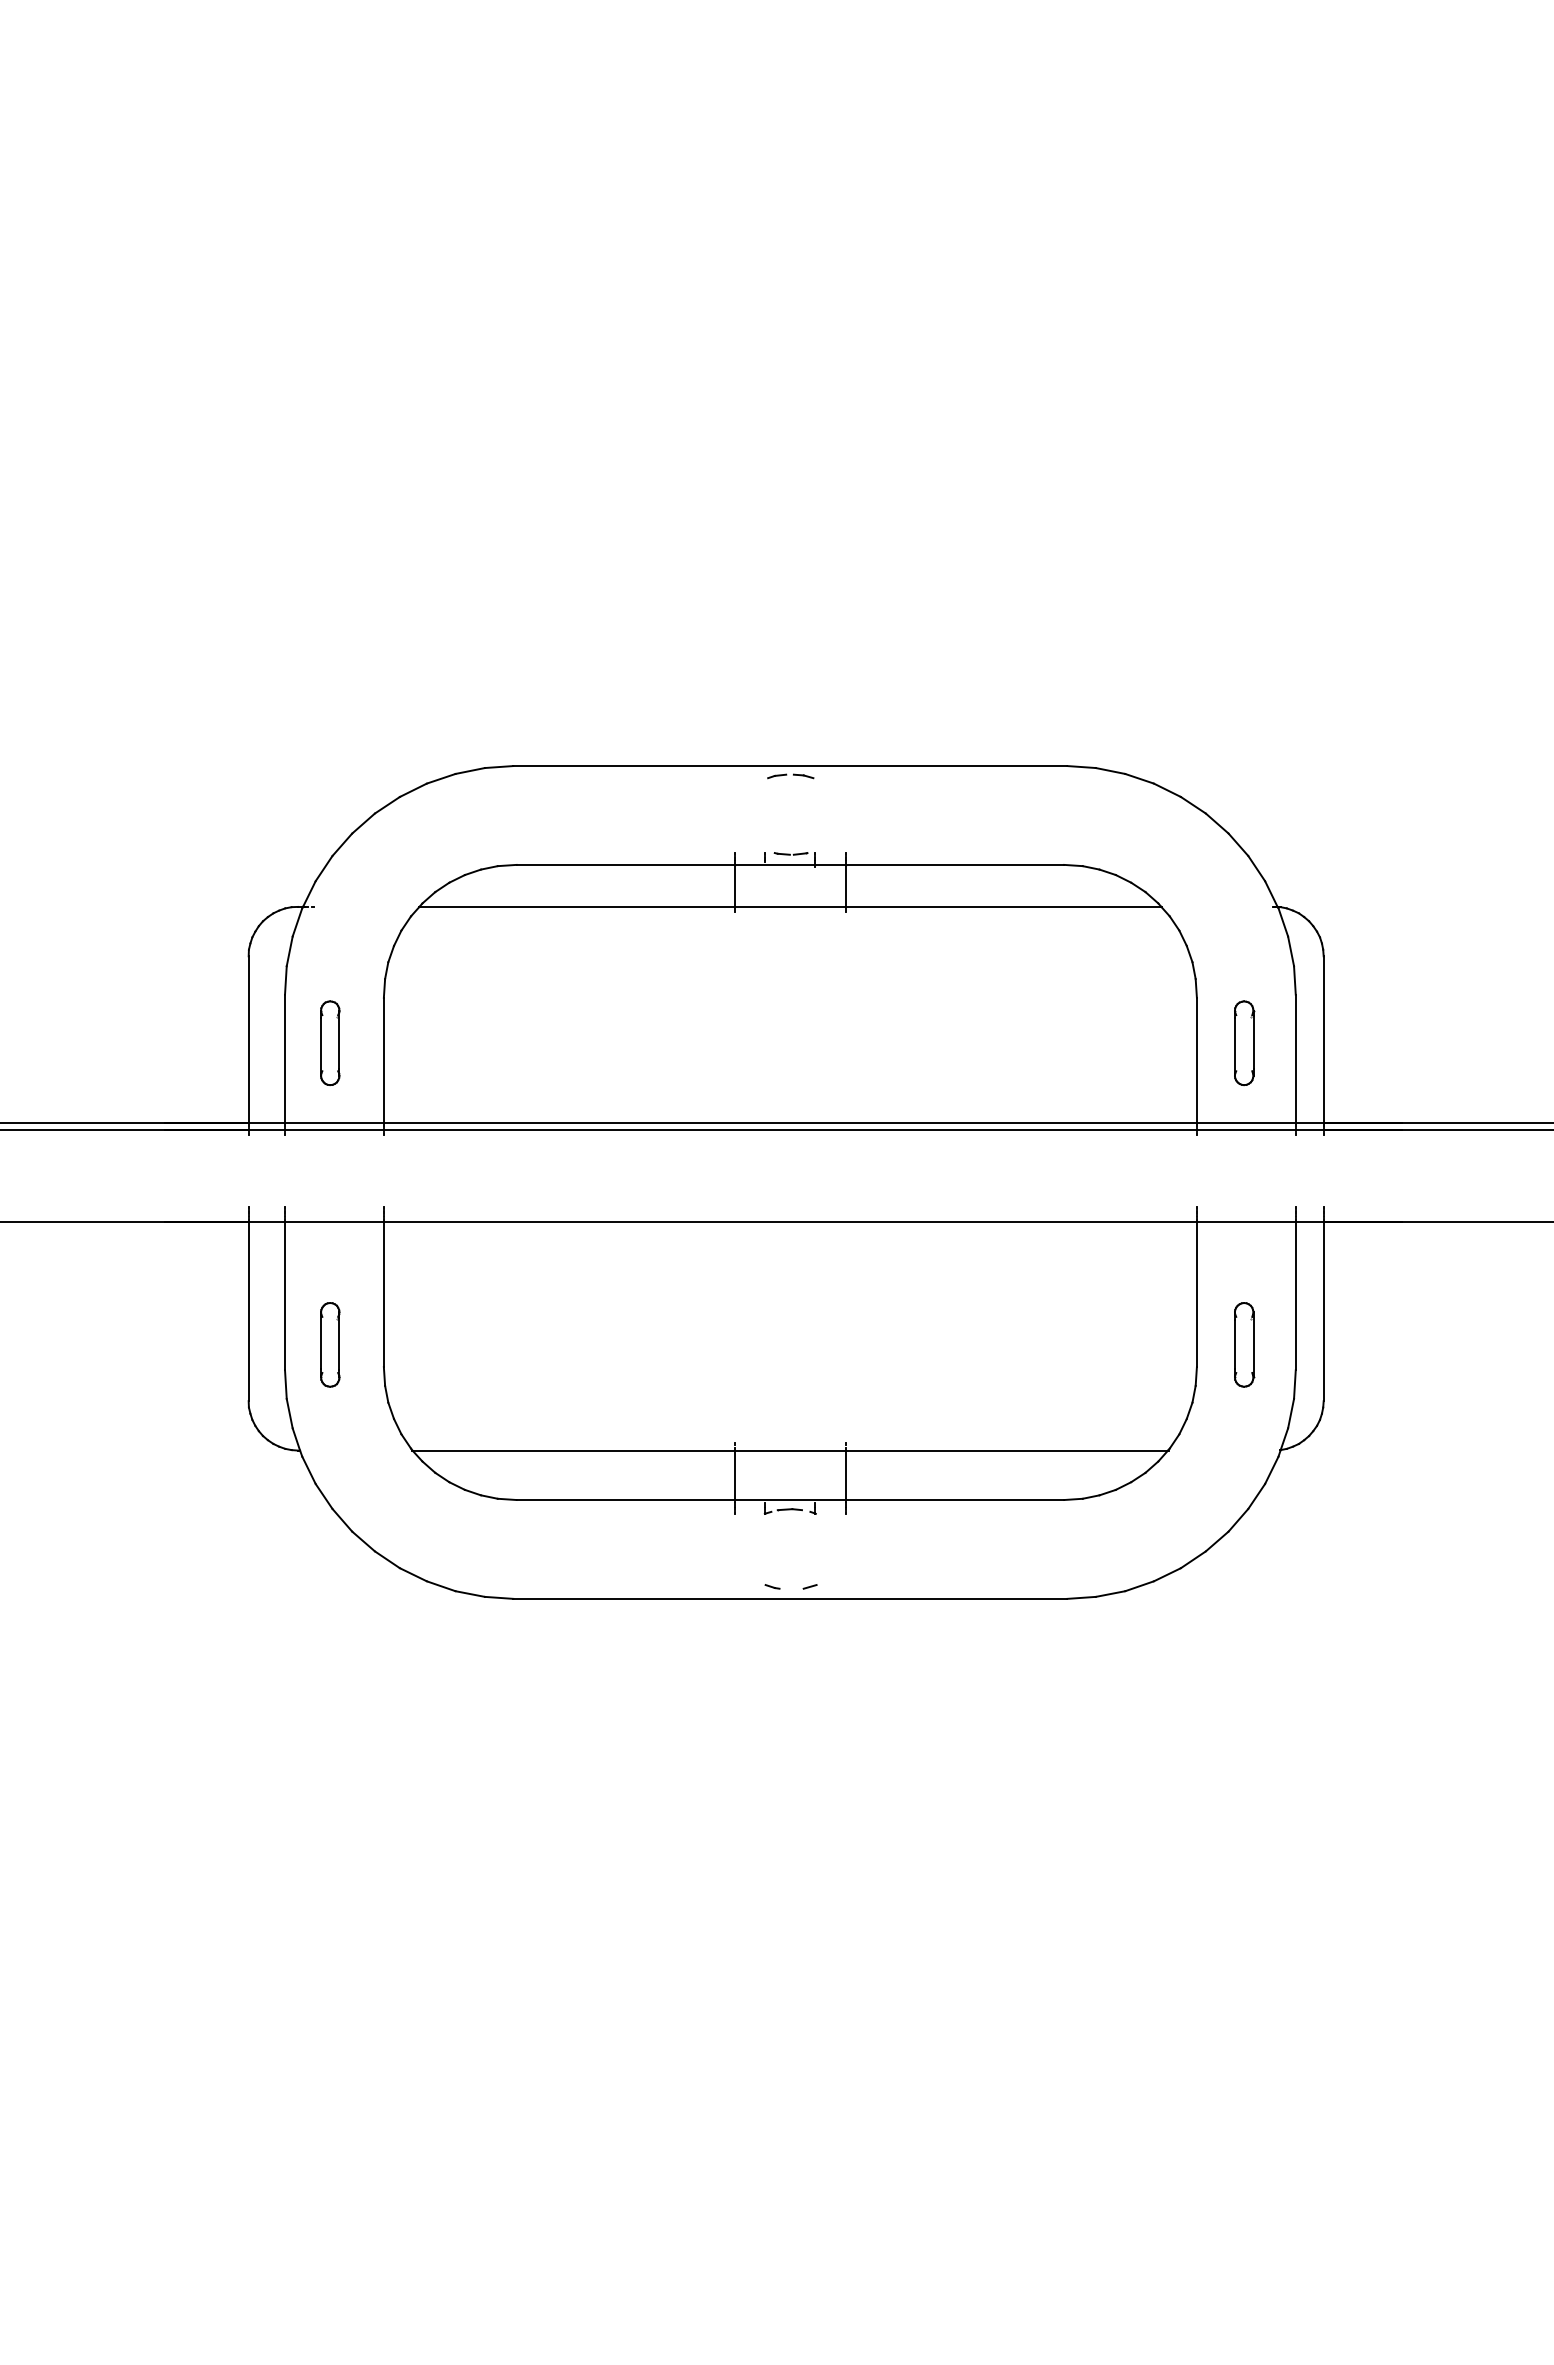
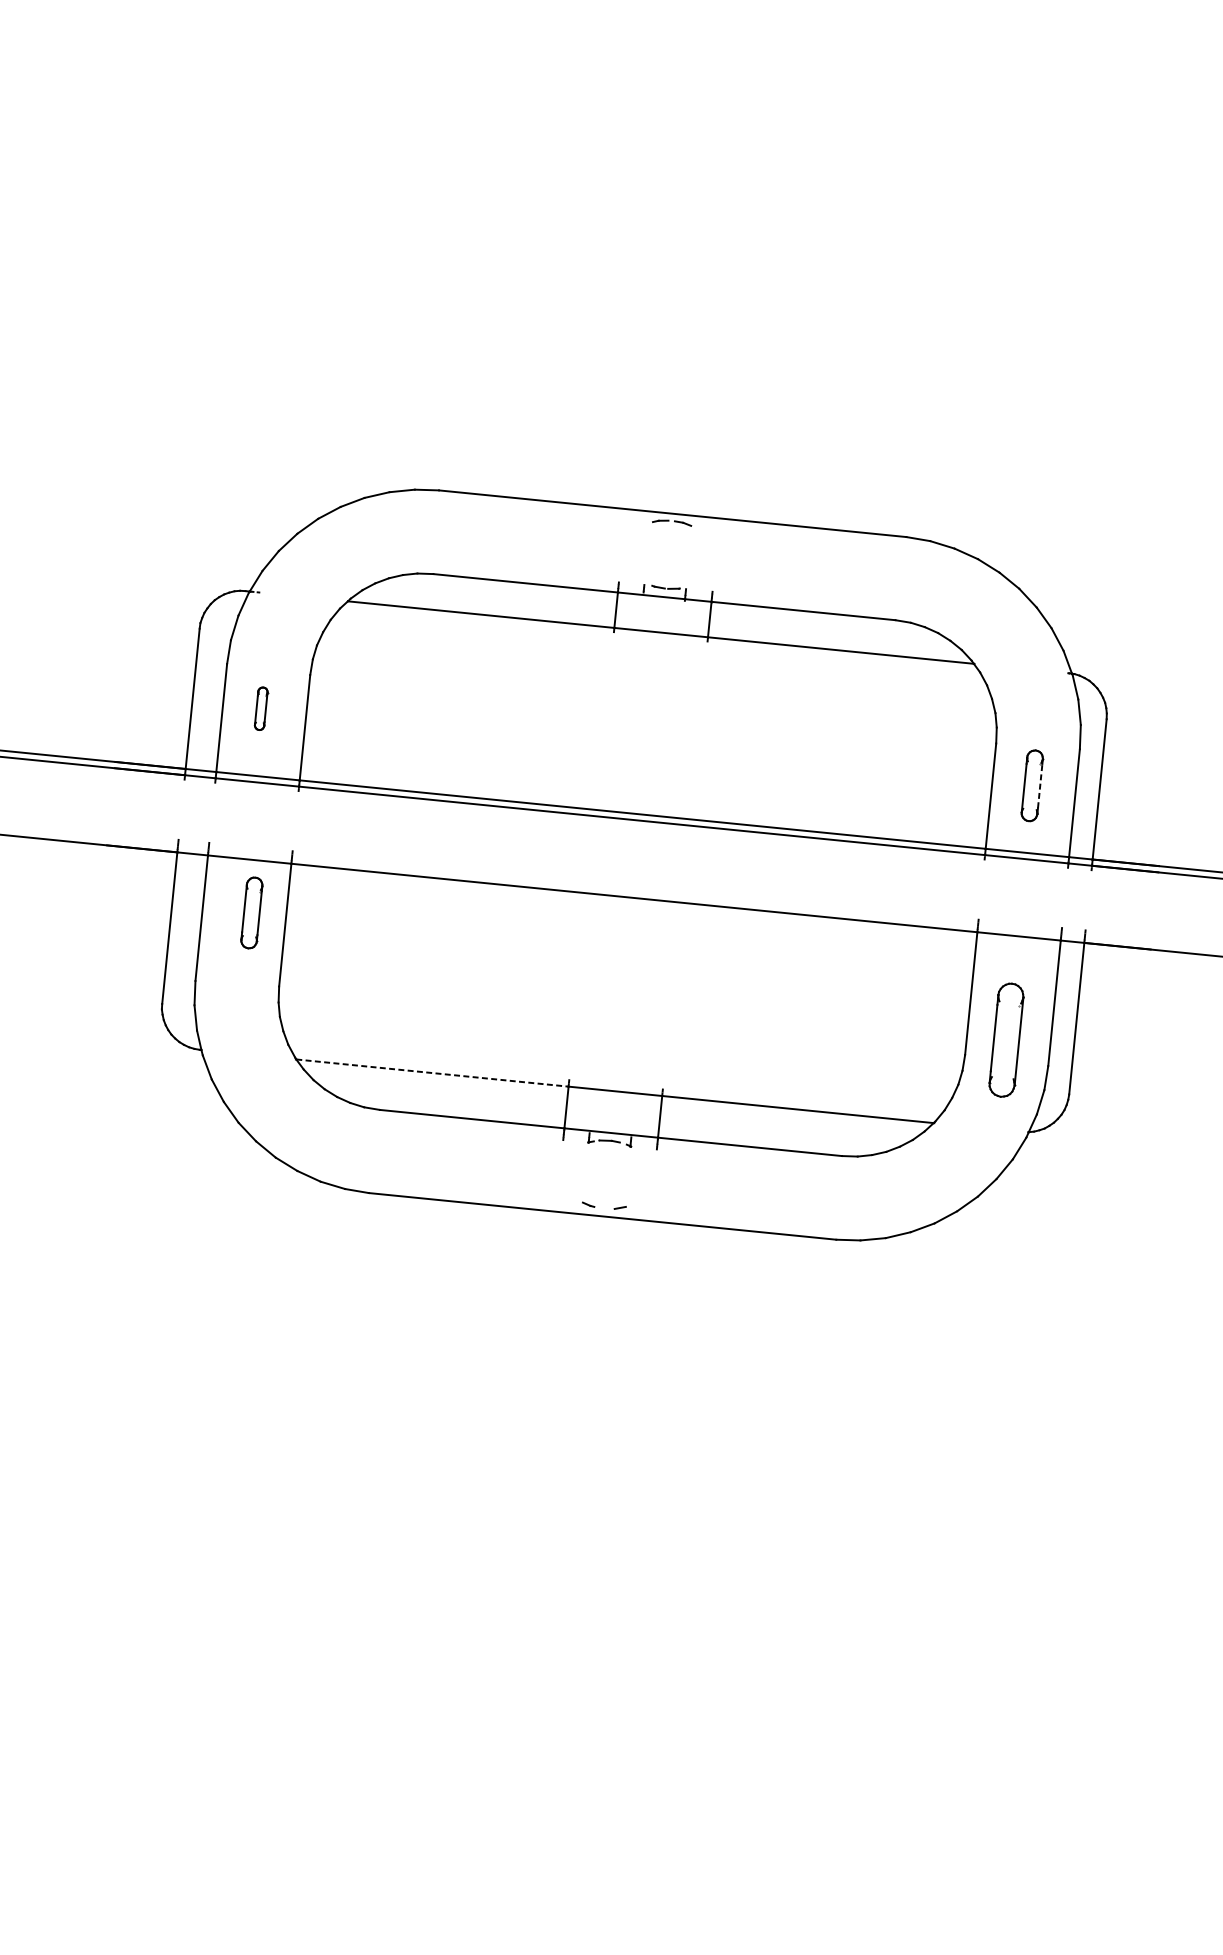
part: (330, 1042) -> (261, 708), size x0.6
line: (1253, 1042) -> (1040, 785), solid -> dashed
part: (330, 1344) -> (252, 912), moved
part: (1244, 1344) -> (1007, 1040), size x1.6
line: (574, 1450) -> (432, 1073), solid -> dashed

